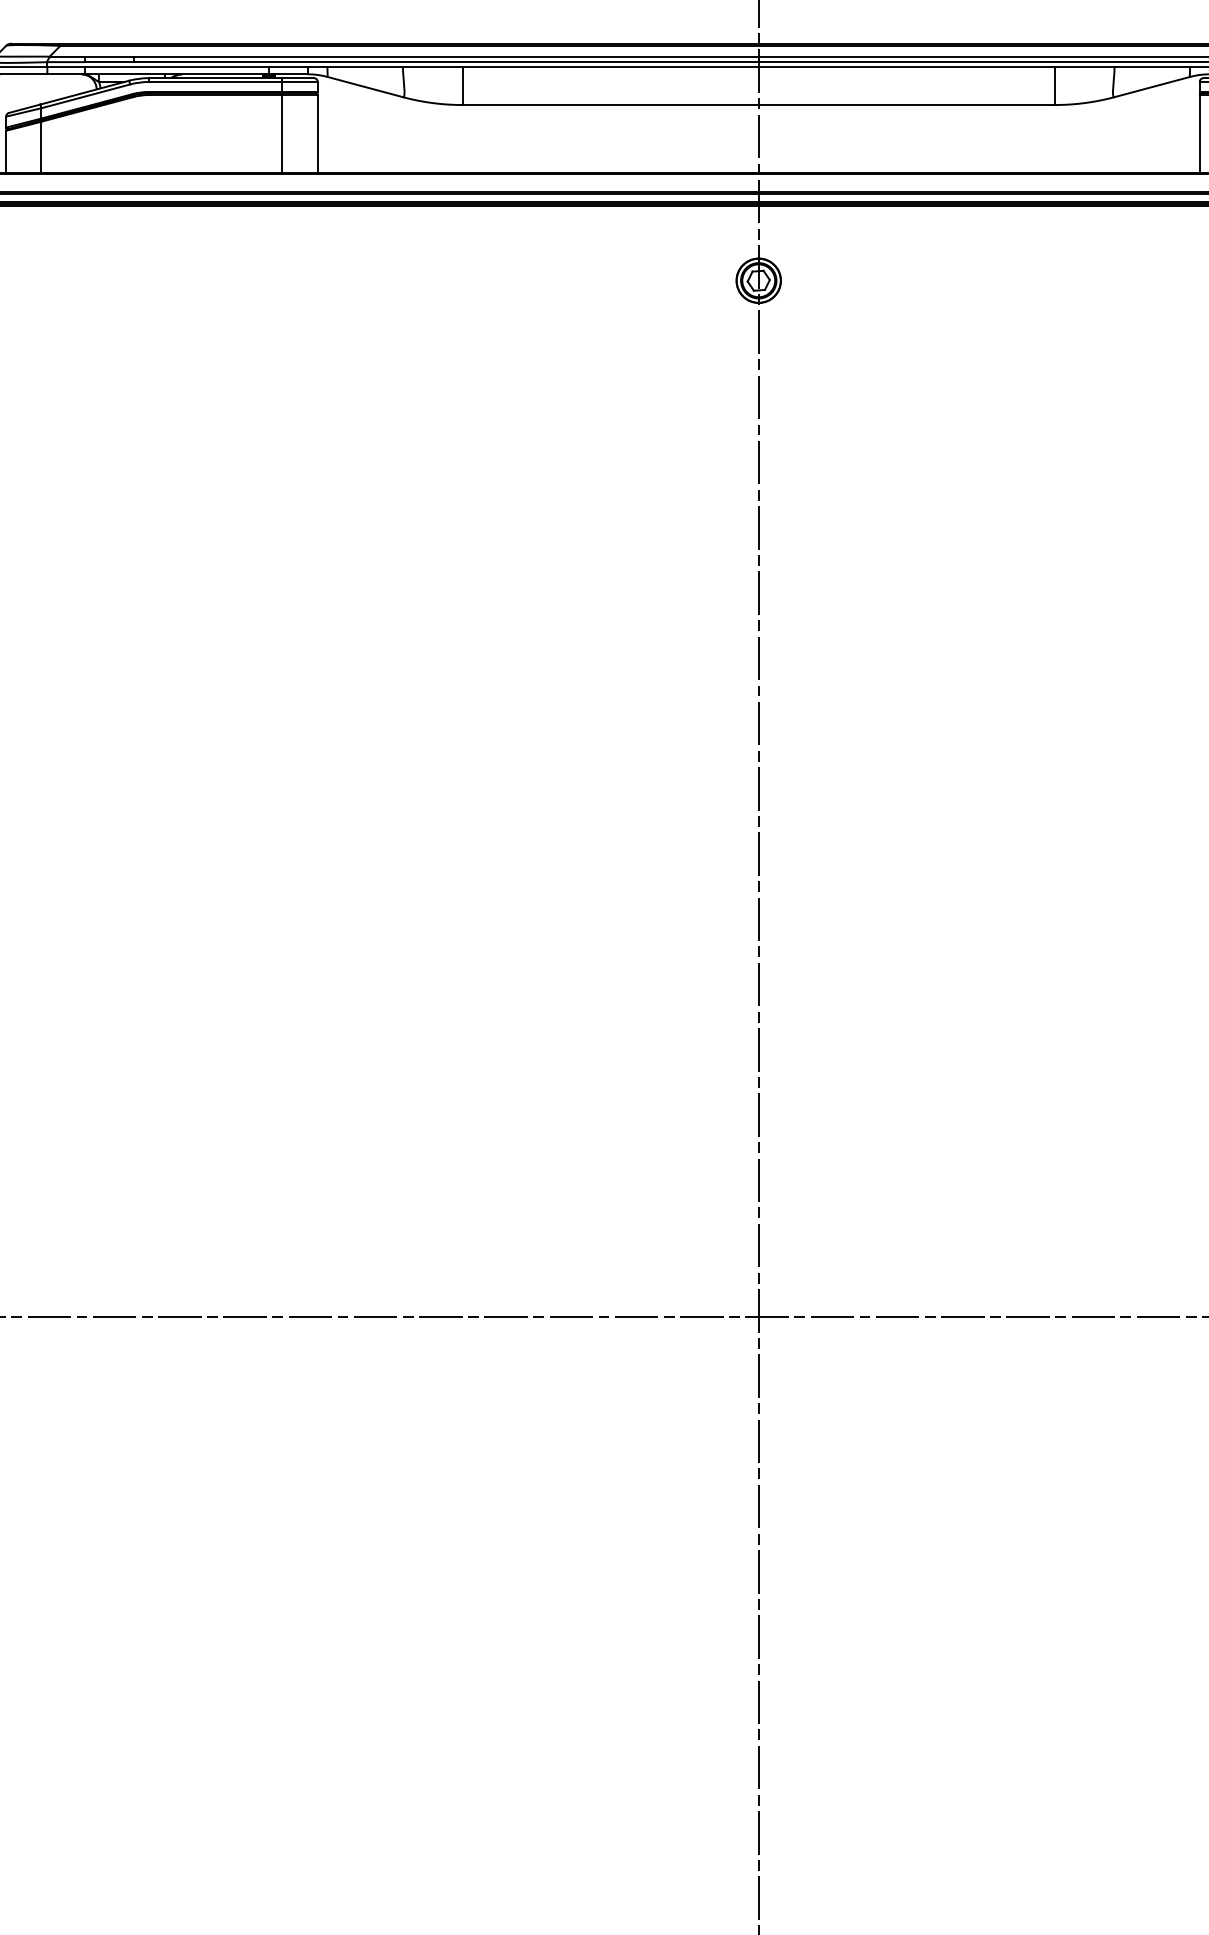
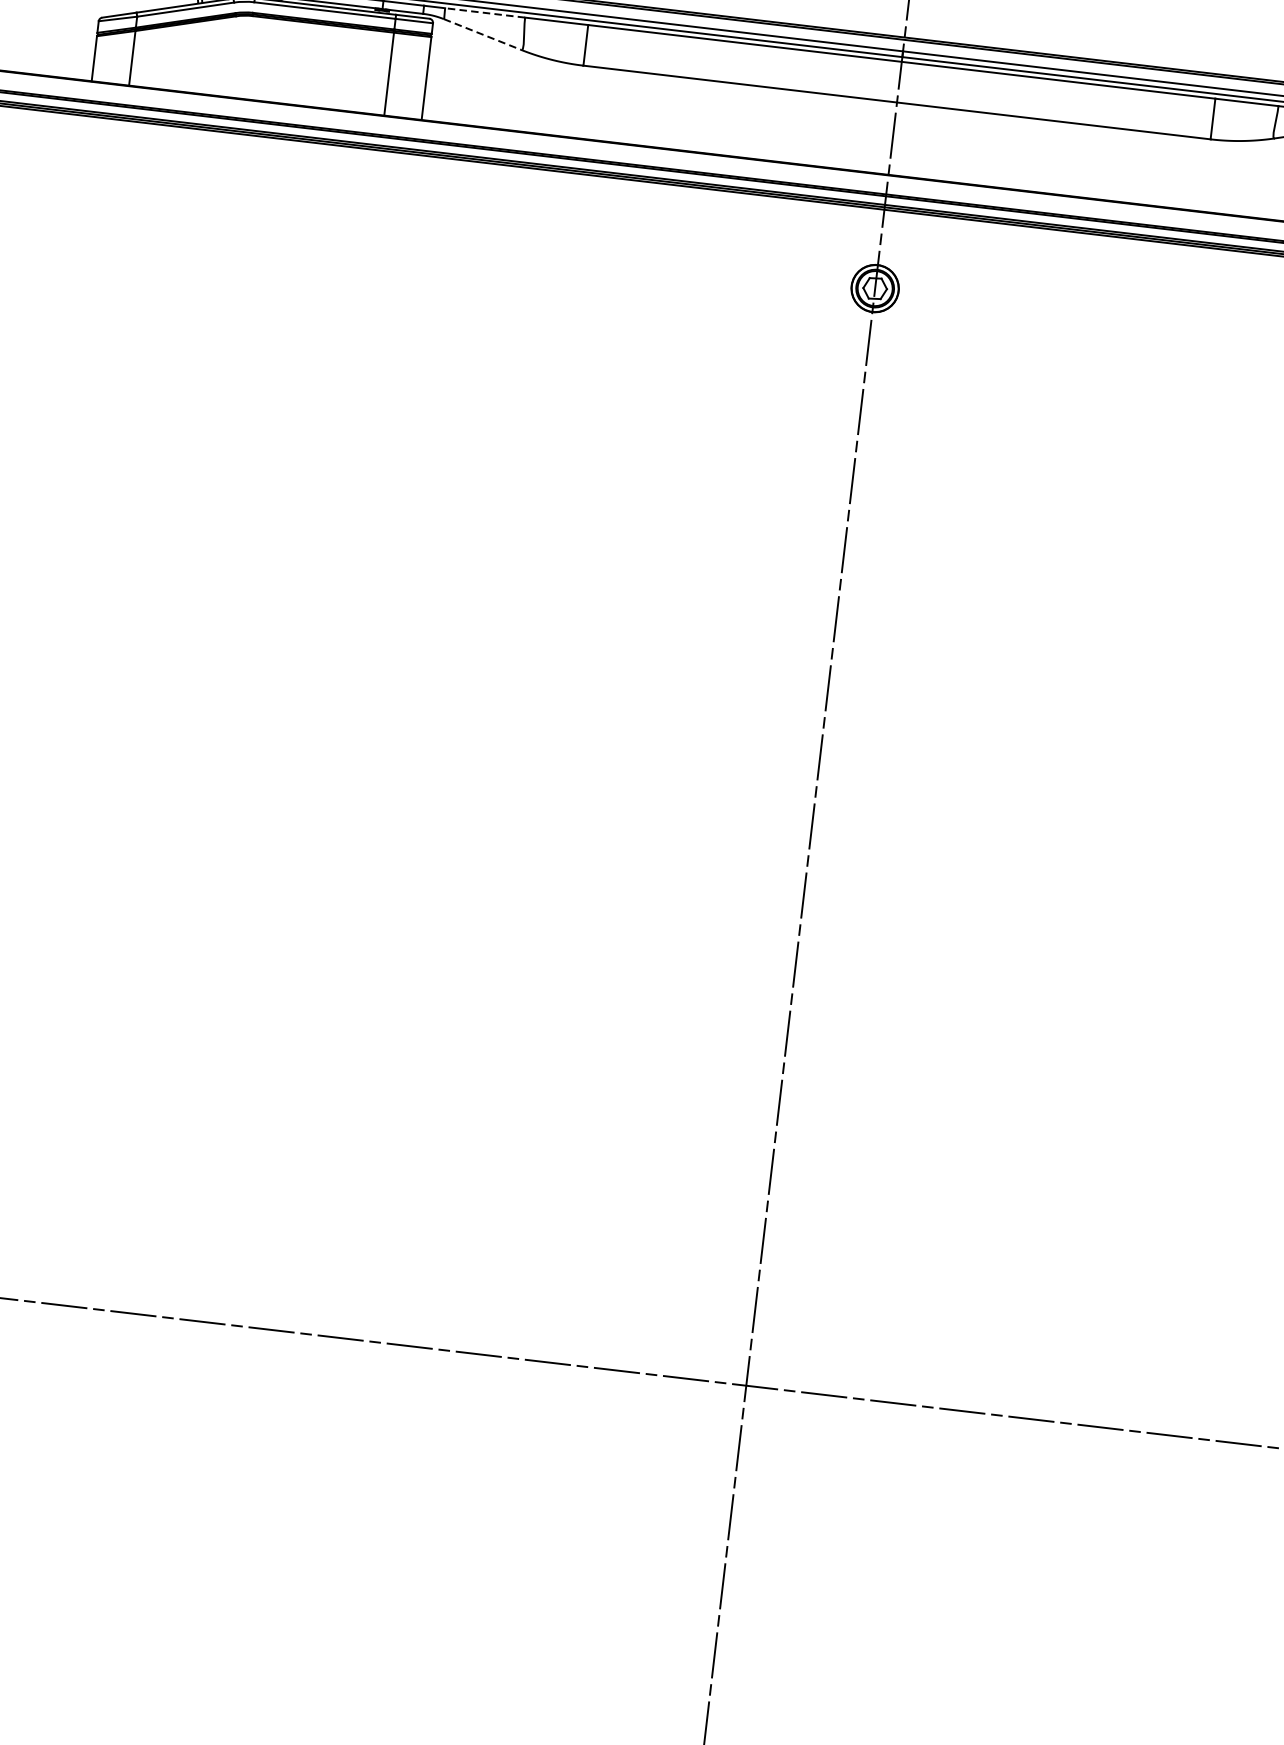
line: (365, 66) -> (485, 12), solid -> dashed
line: (365, 87) -> (482, 35), solid -> dashed

